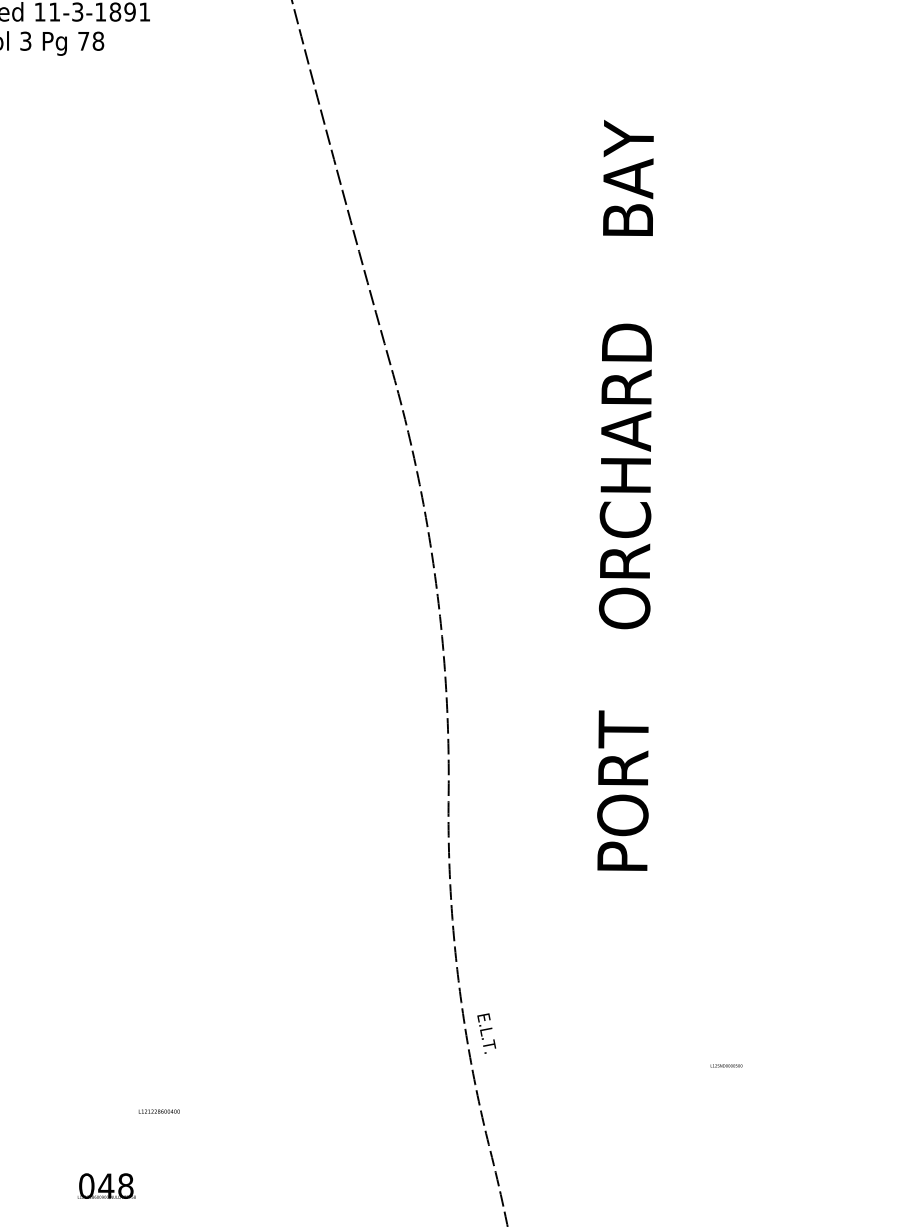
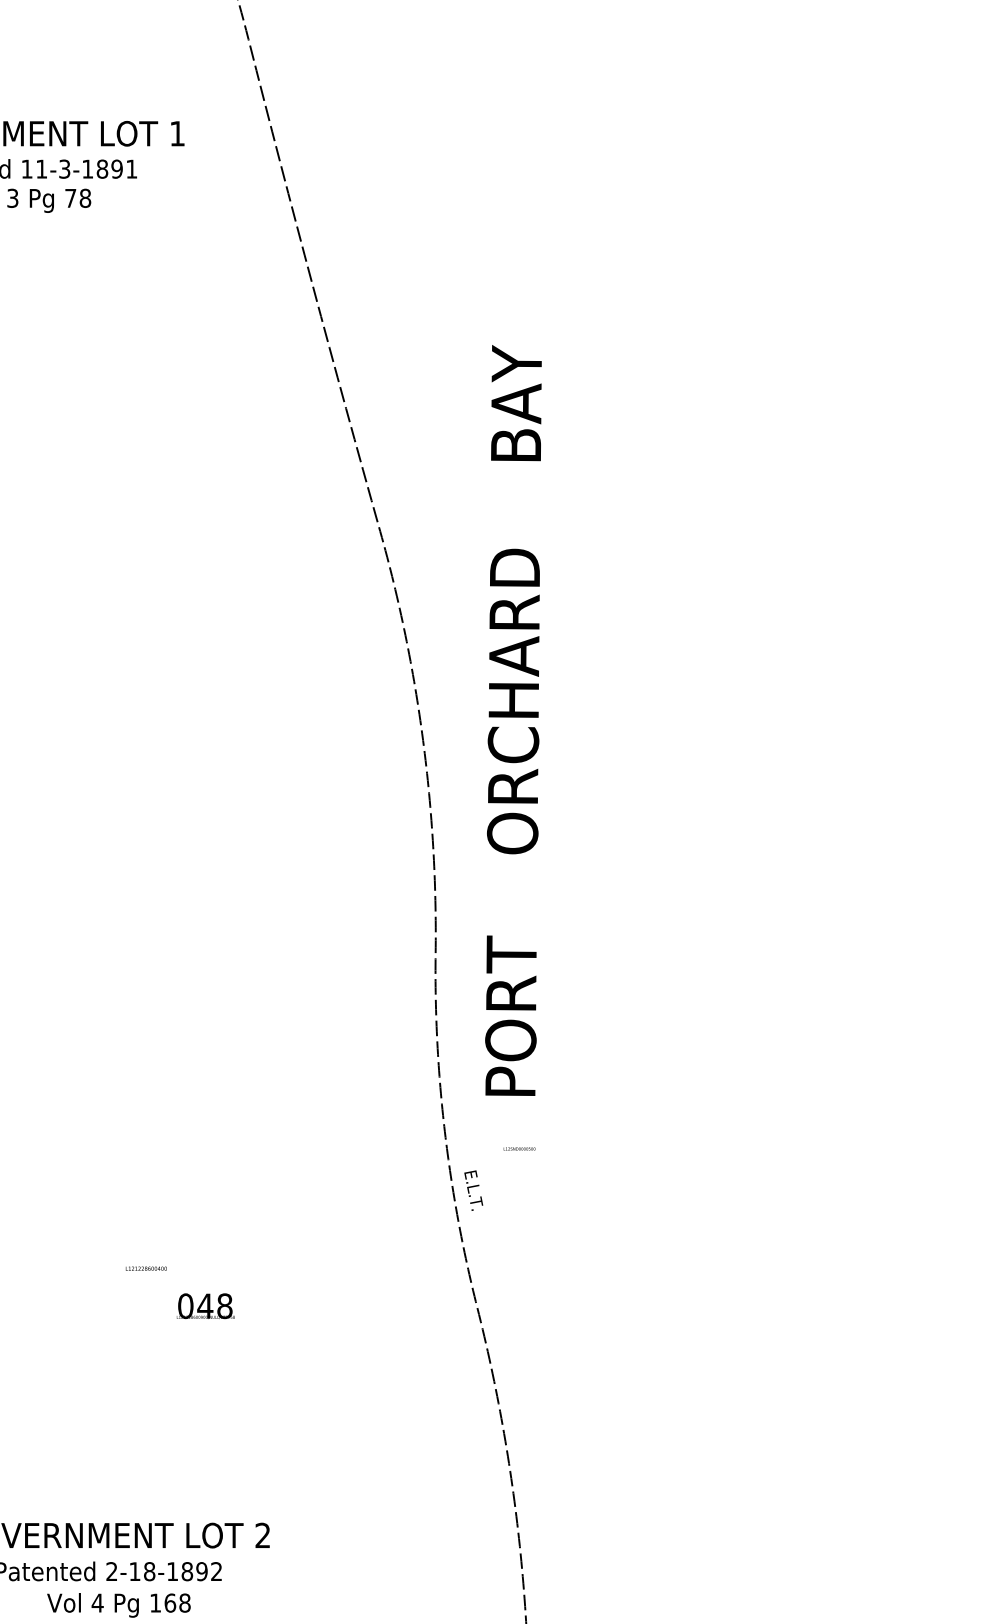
text: (625, 495) -> (513, 720), moved
text: (726, 1065) -> (519, 1148), moved
text: (106, 1186) -> (205, 1306), moved

